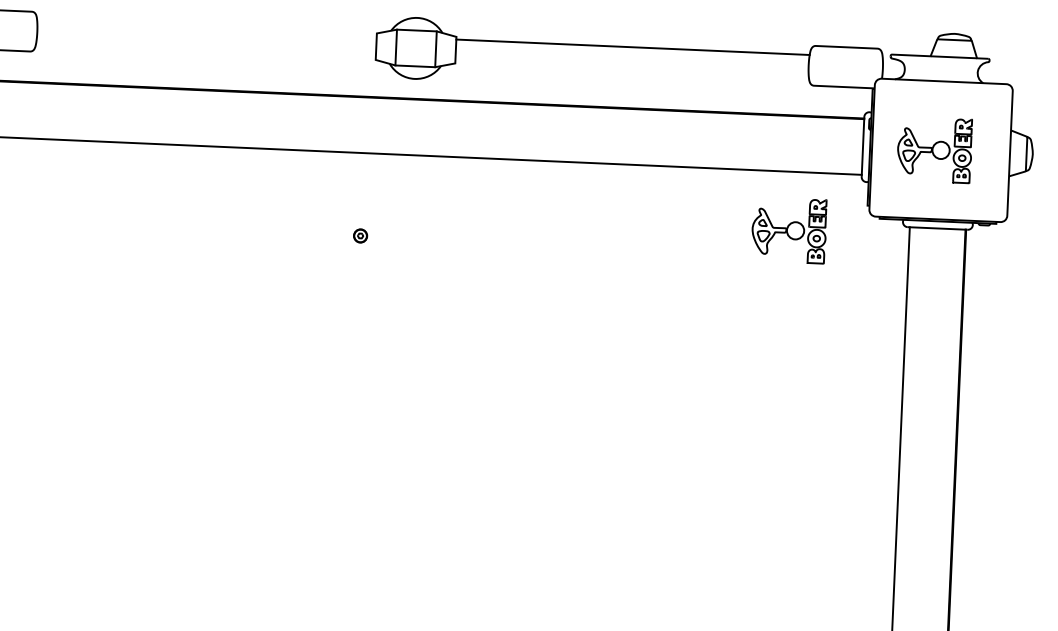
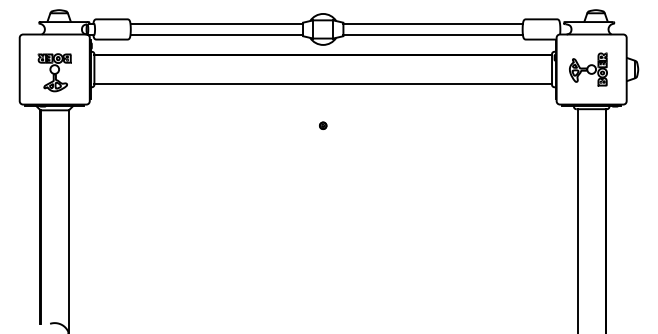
line: (206, 29) -> (216, 24), added
line: (205, 49) -> (216, 34), added
line: (630, 67) -> (432, 34), added
part: (789, 230) -> (516, 113), removed
part: (361, 235) -> (323, 125), moved

